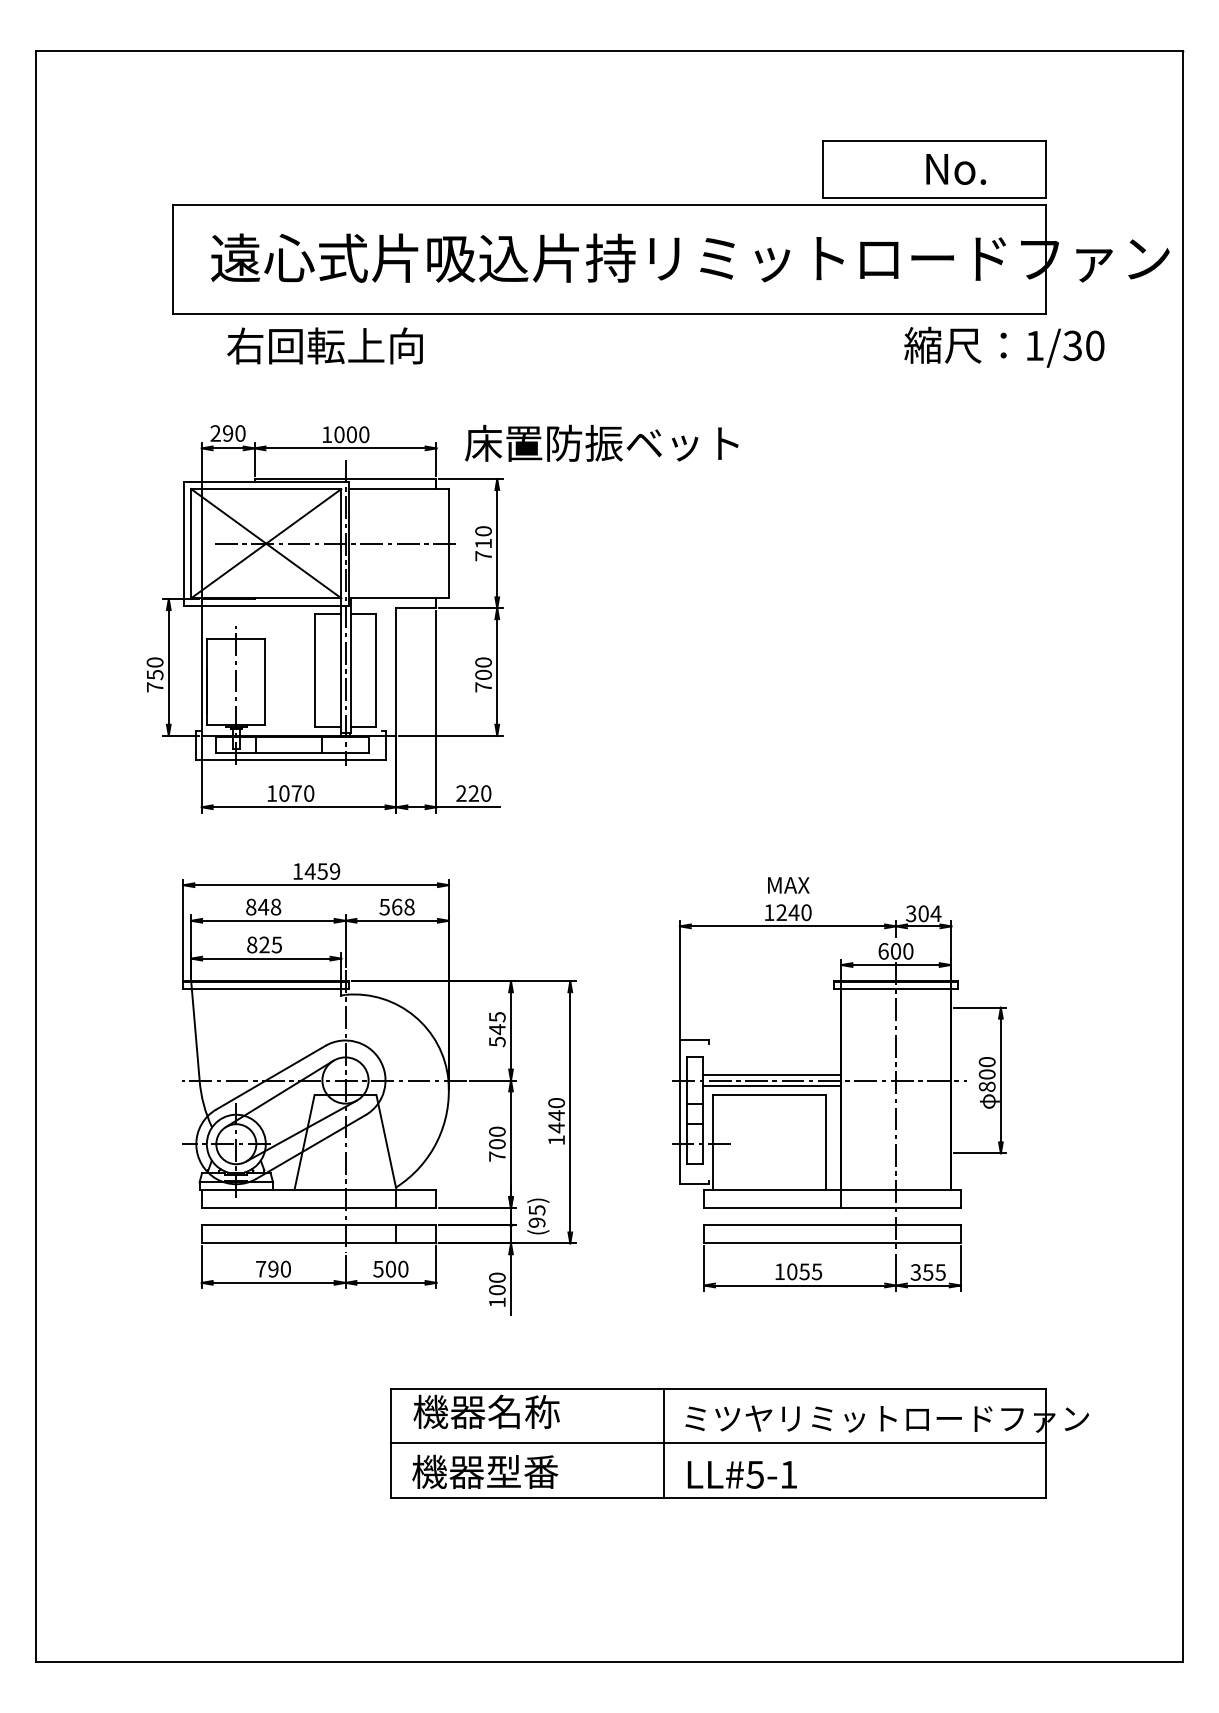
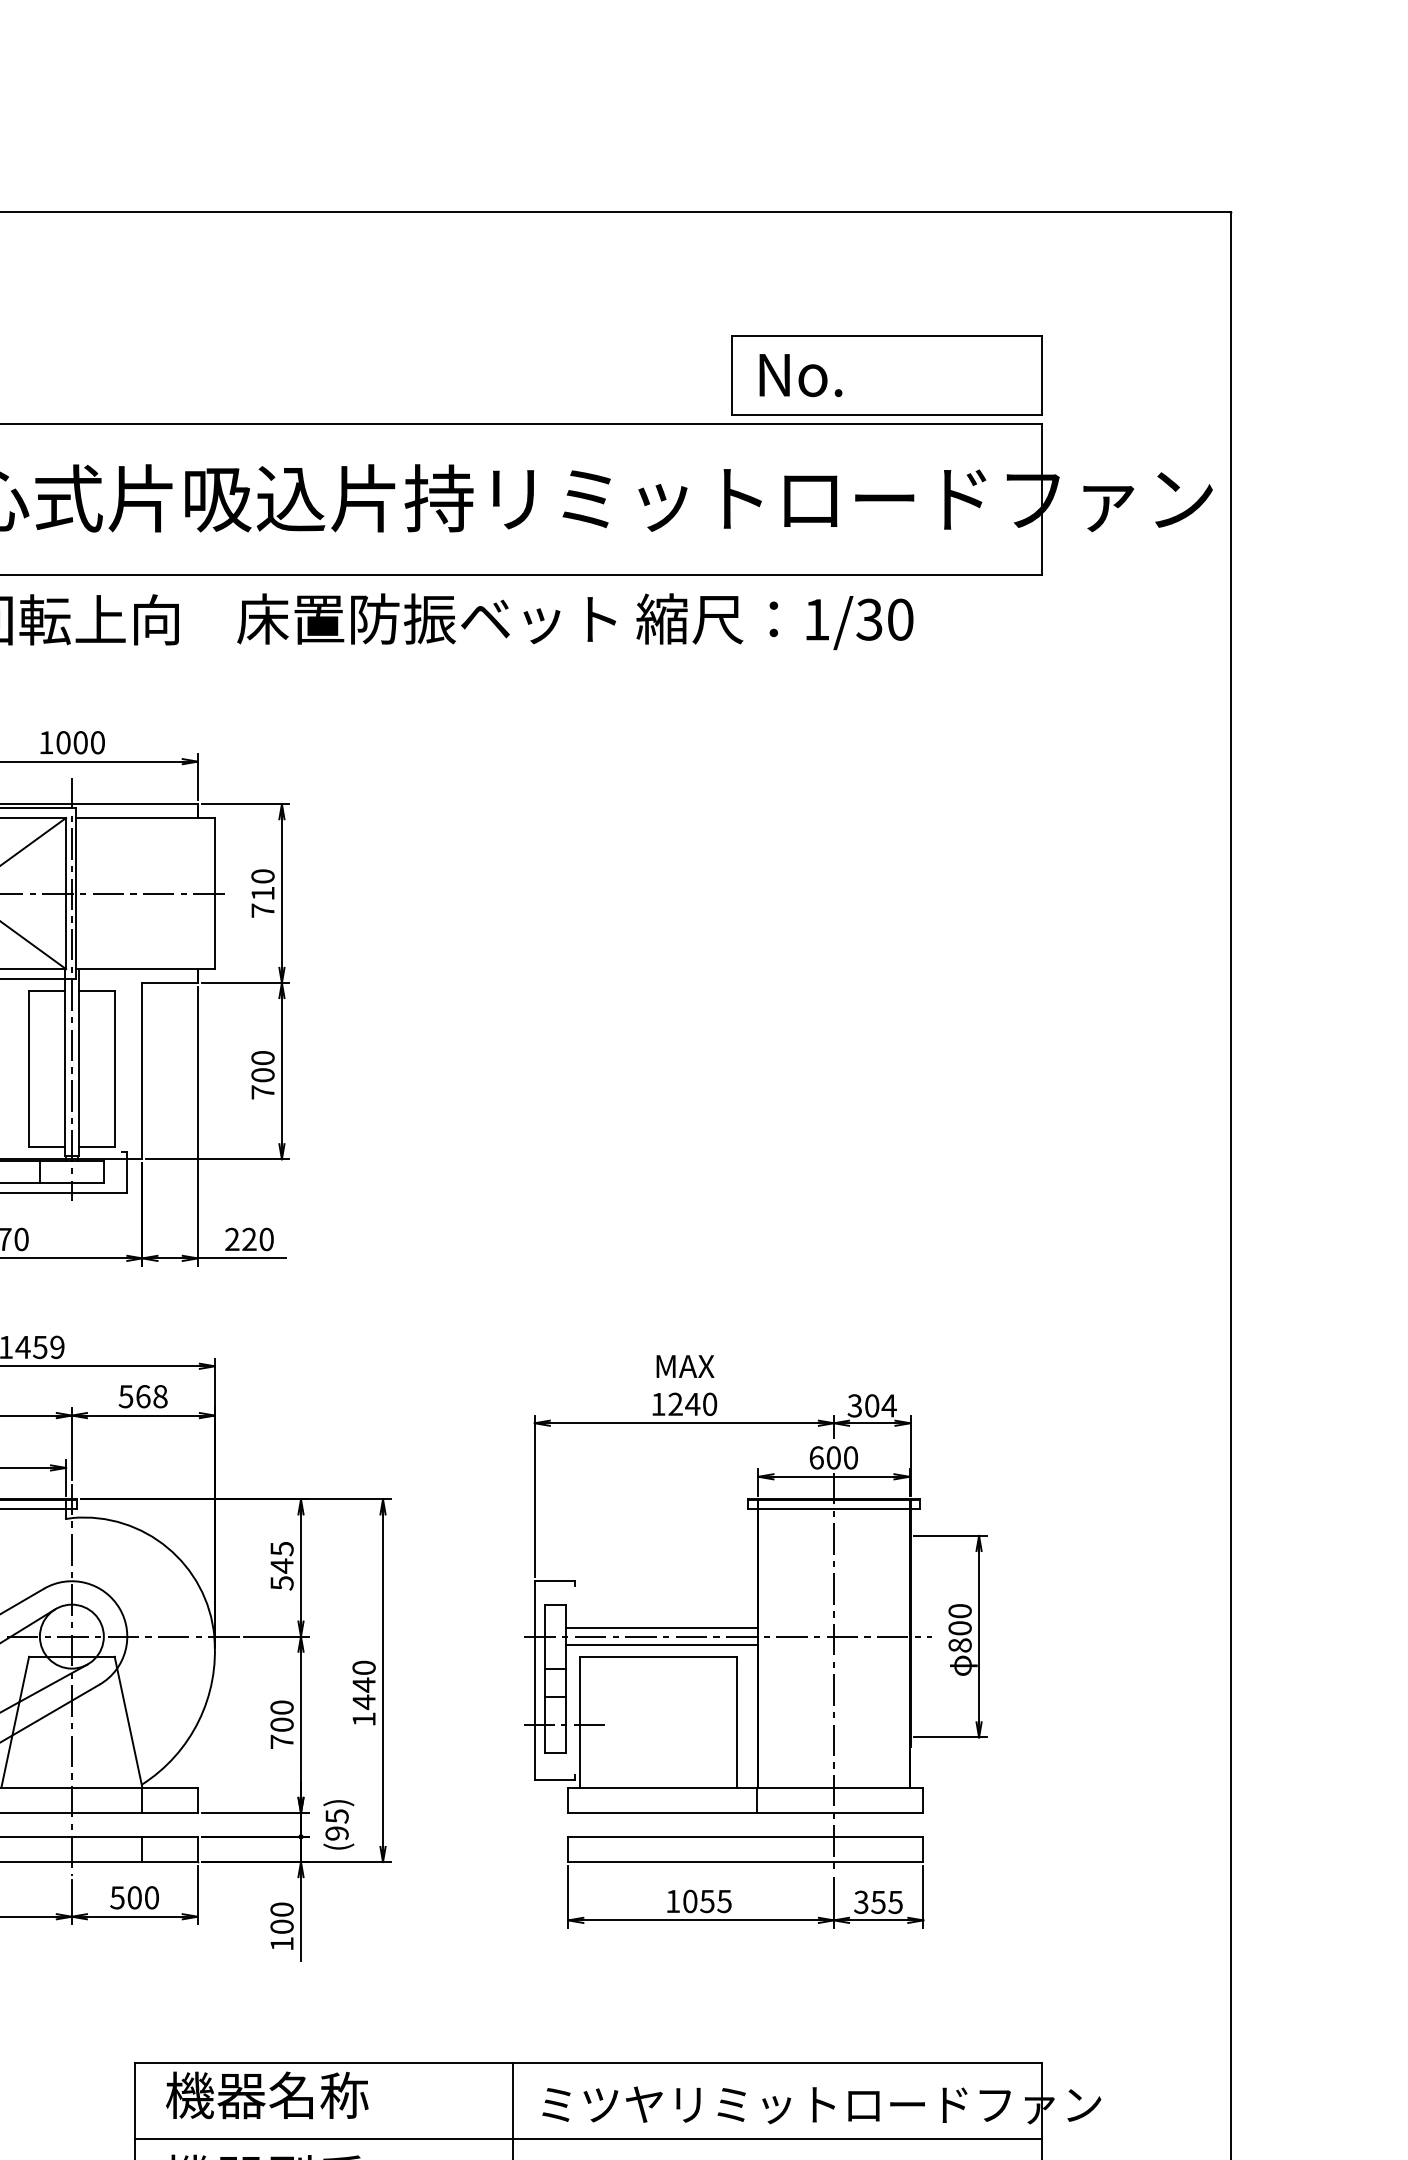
text: (956, 169) -> (801, 375), moved
text: (1004, 346) -> (775, 620), moved
text: (601, 442) -> (426, 617), moved

